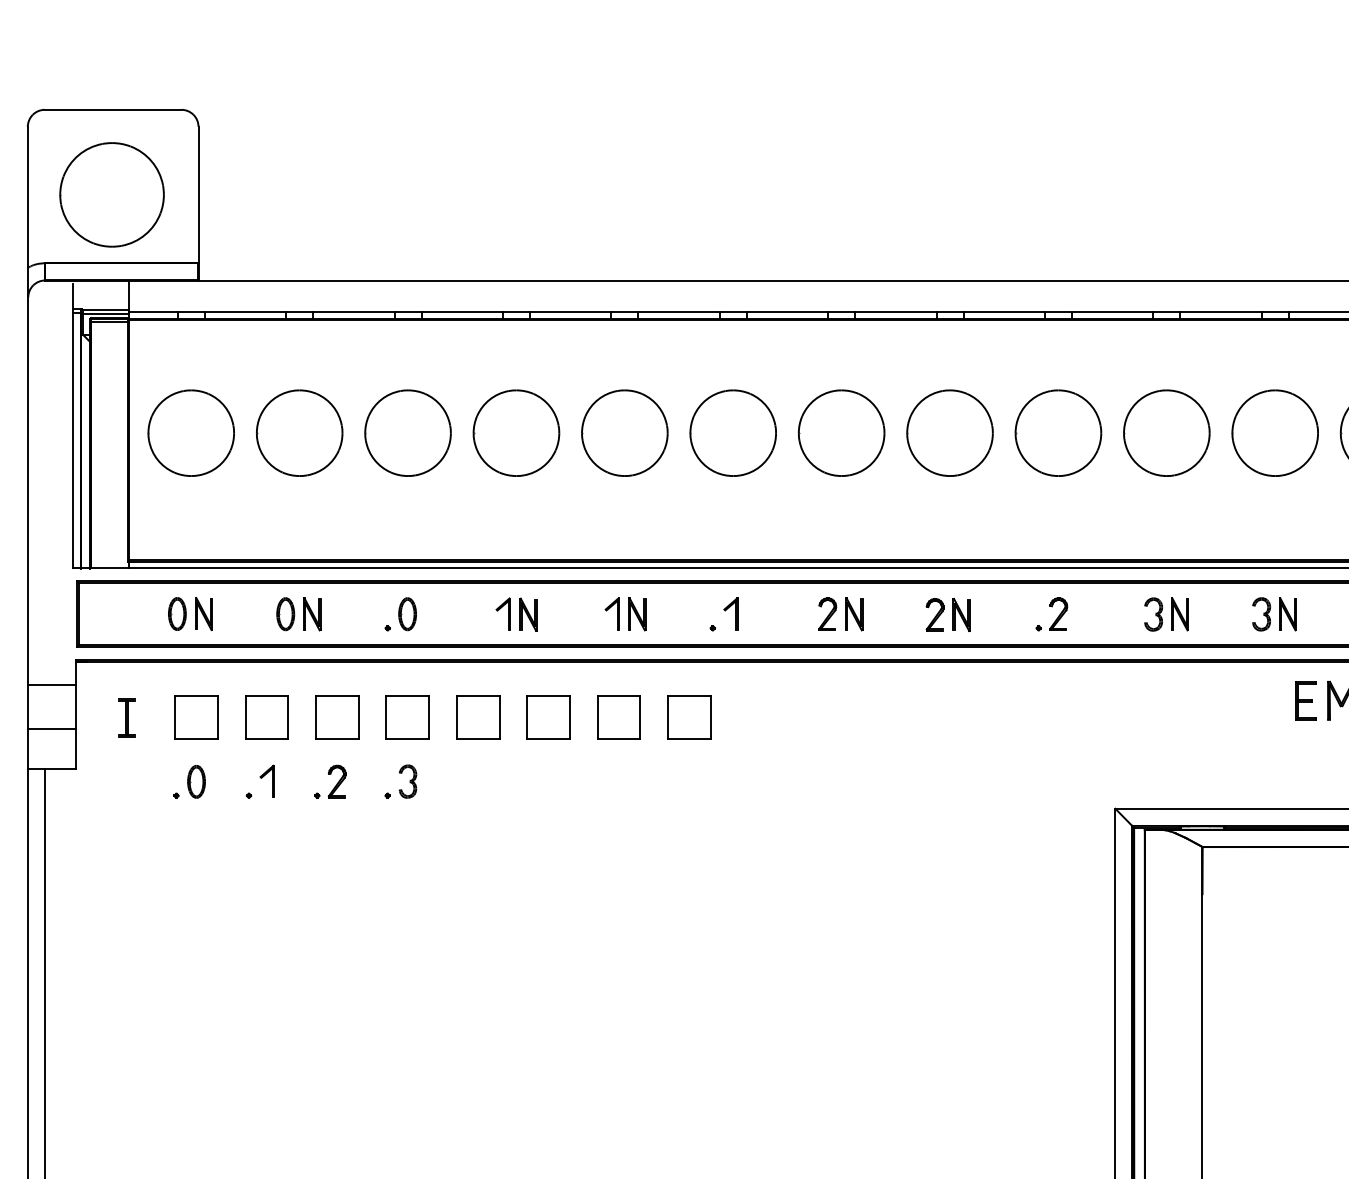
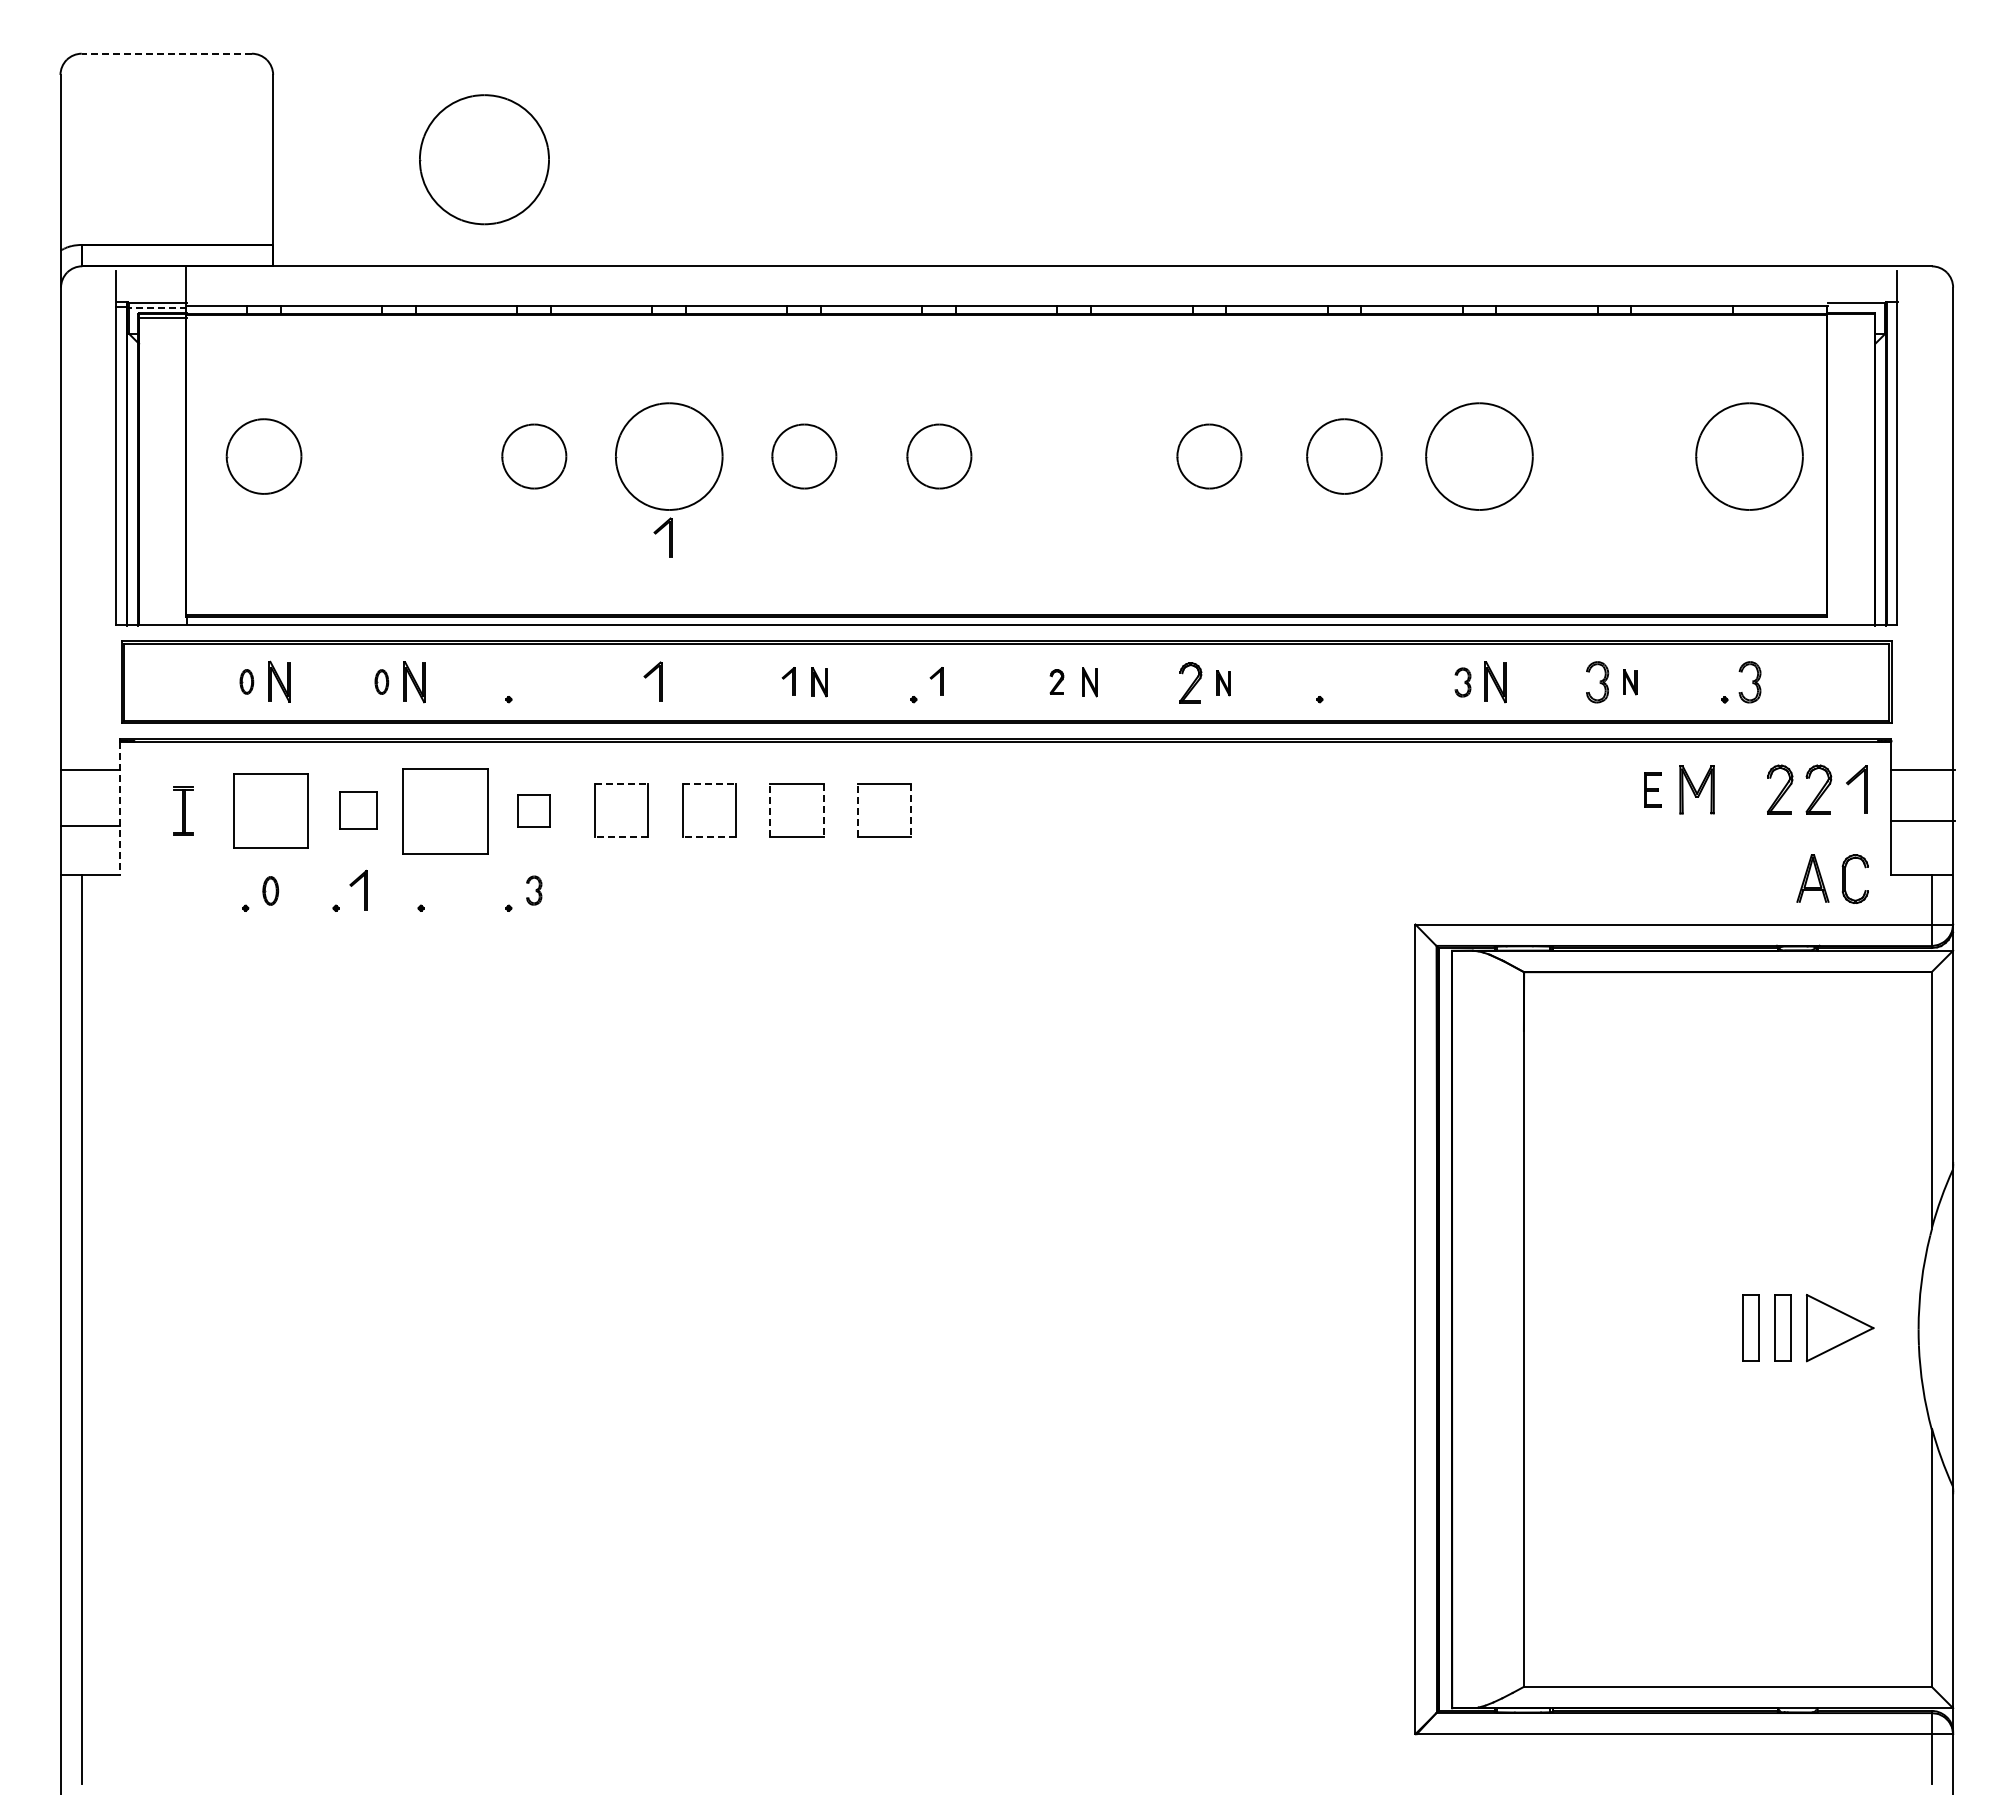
line: (112, 109) -> (166, 53), solid -> dashed
part: (112, 194) -> (484, 159), moved
line: (104, 313) -> (156, 307), solid -> dashed
part: (190, 433) -> (263, 456), size x0.7
part: (299, 433) -> (398, 456), removed
part: (408, 433) -> (534, 456), size x0.6
part: (625, 433) -> (804, 456), size x0.6
part: (733, 433) -> (939, 456), size x0.6
part: (841, 433) -> (1074, 456), removed
part: (950, 433) -> (1209, 456), size x0.6
part: (1058, 433) -> (1344, 456), size x0.7
part: (1275, 433) -> (1614, 456), removed
part: (507, 494) -> (658, 532), added
part: (177, 613) -> (246, 681), size x0.6
part: (285, 613) -> (381, 681), size x0.6
part: (407, 613) -> (533, 681), removed
part: (612, 613) -> (788, 681), size x0.7
part: (730, 613) -> (936, 681), size x0.7
part: (827, 613) -> (1056, 681), size x0.6
part: (1058, 613) -> (1344, 681), removed
part: (528, 614) -> (684, 682), removed
part: (637, 614) -> (819, 682), size x0.7
part: (853, 614) -> (1089, 682), size x0.7
part: (1153, 614) -> (1462, 682), size x0.7
part: (1288, 614) -> (1630, 682), size x0.6
part: (961, 615) -> (1223, 683), size x0.6
line: (478, 696) -> (621, 784), solid -> dashed
line: (548, 696) -> (709, 784), solid -> dashed
part: (1305, 700) -> (1652, 789), size x0.7
line: (75, 715) -> (120, 808), solid -> dashed
part: (196, 717) -> (270, 810), size x1.4
part: (267, 717) -> (358, 810), size x0.7
part: (337, 717) -> (446, 810), size x1.6
part: (407, 717) -> (533, 810), size x0.6
line: (597, 717) -> (770, 810), solid -> dashed
line: (640, 717) -> (823, 810), solid -> dashed
line: (668, 717) -> (858, 810), solid -> dashed
line: (710, 717) -> (911, 810), solid -> dashed
line: (478, 738) -> (621, 837), solid -> dashed
line: (548, 738) -> (709, 837), solid -> dashed
part: (196, 781) -> (270, 890), size x0.7
part: (336, 781) -> (445, 890), removed
part: (408, 781) -> (534, 890), size x0.7

